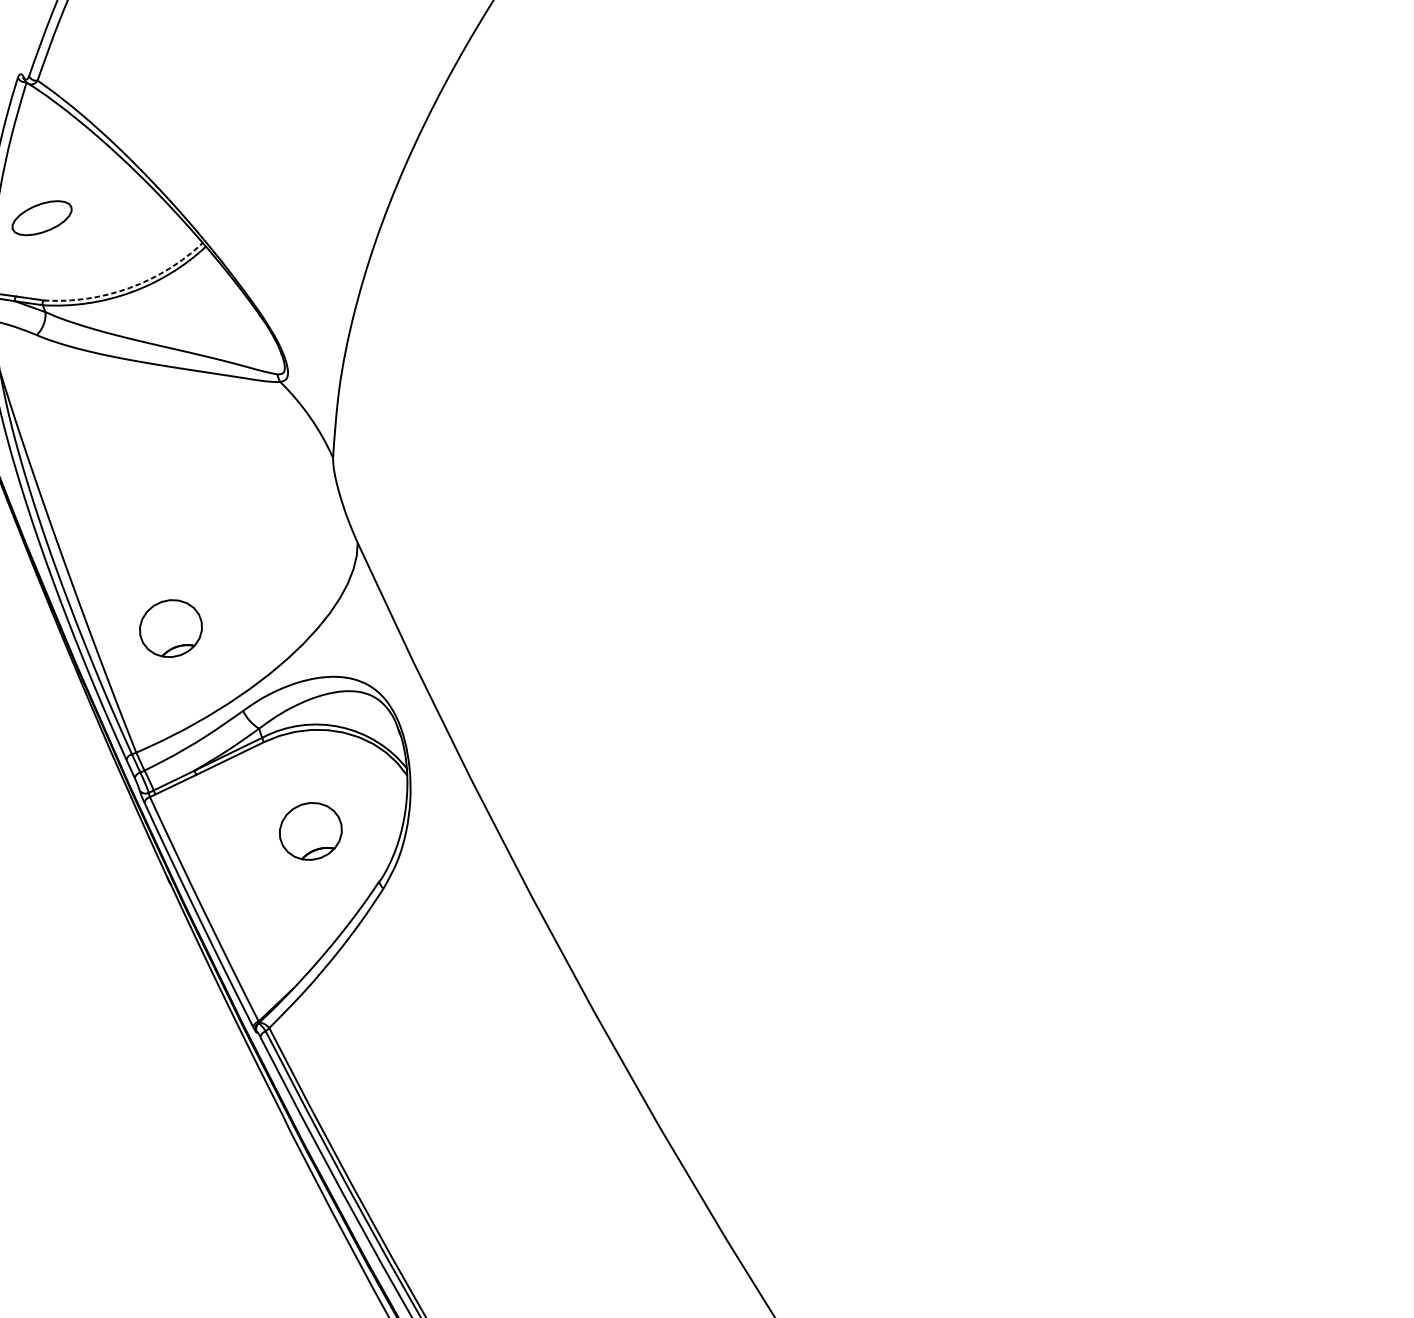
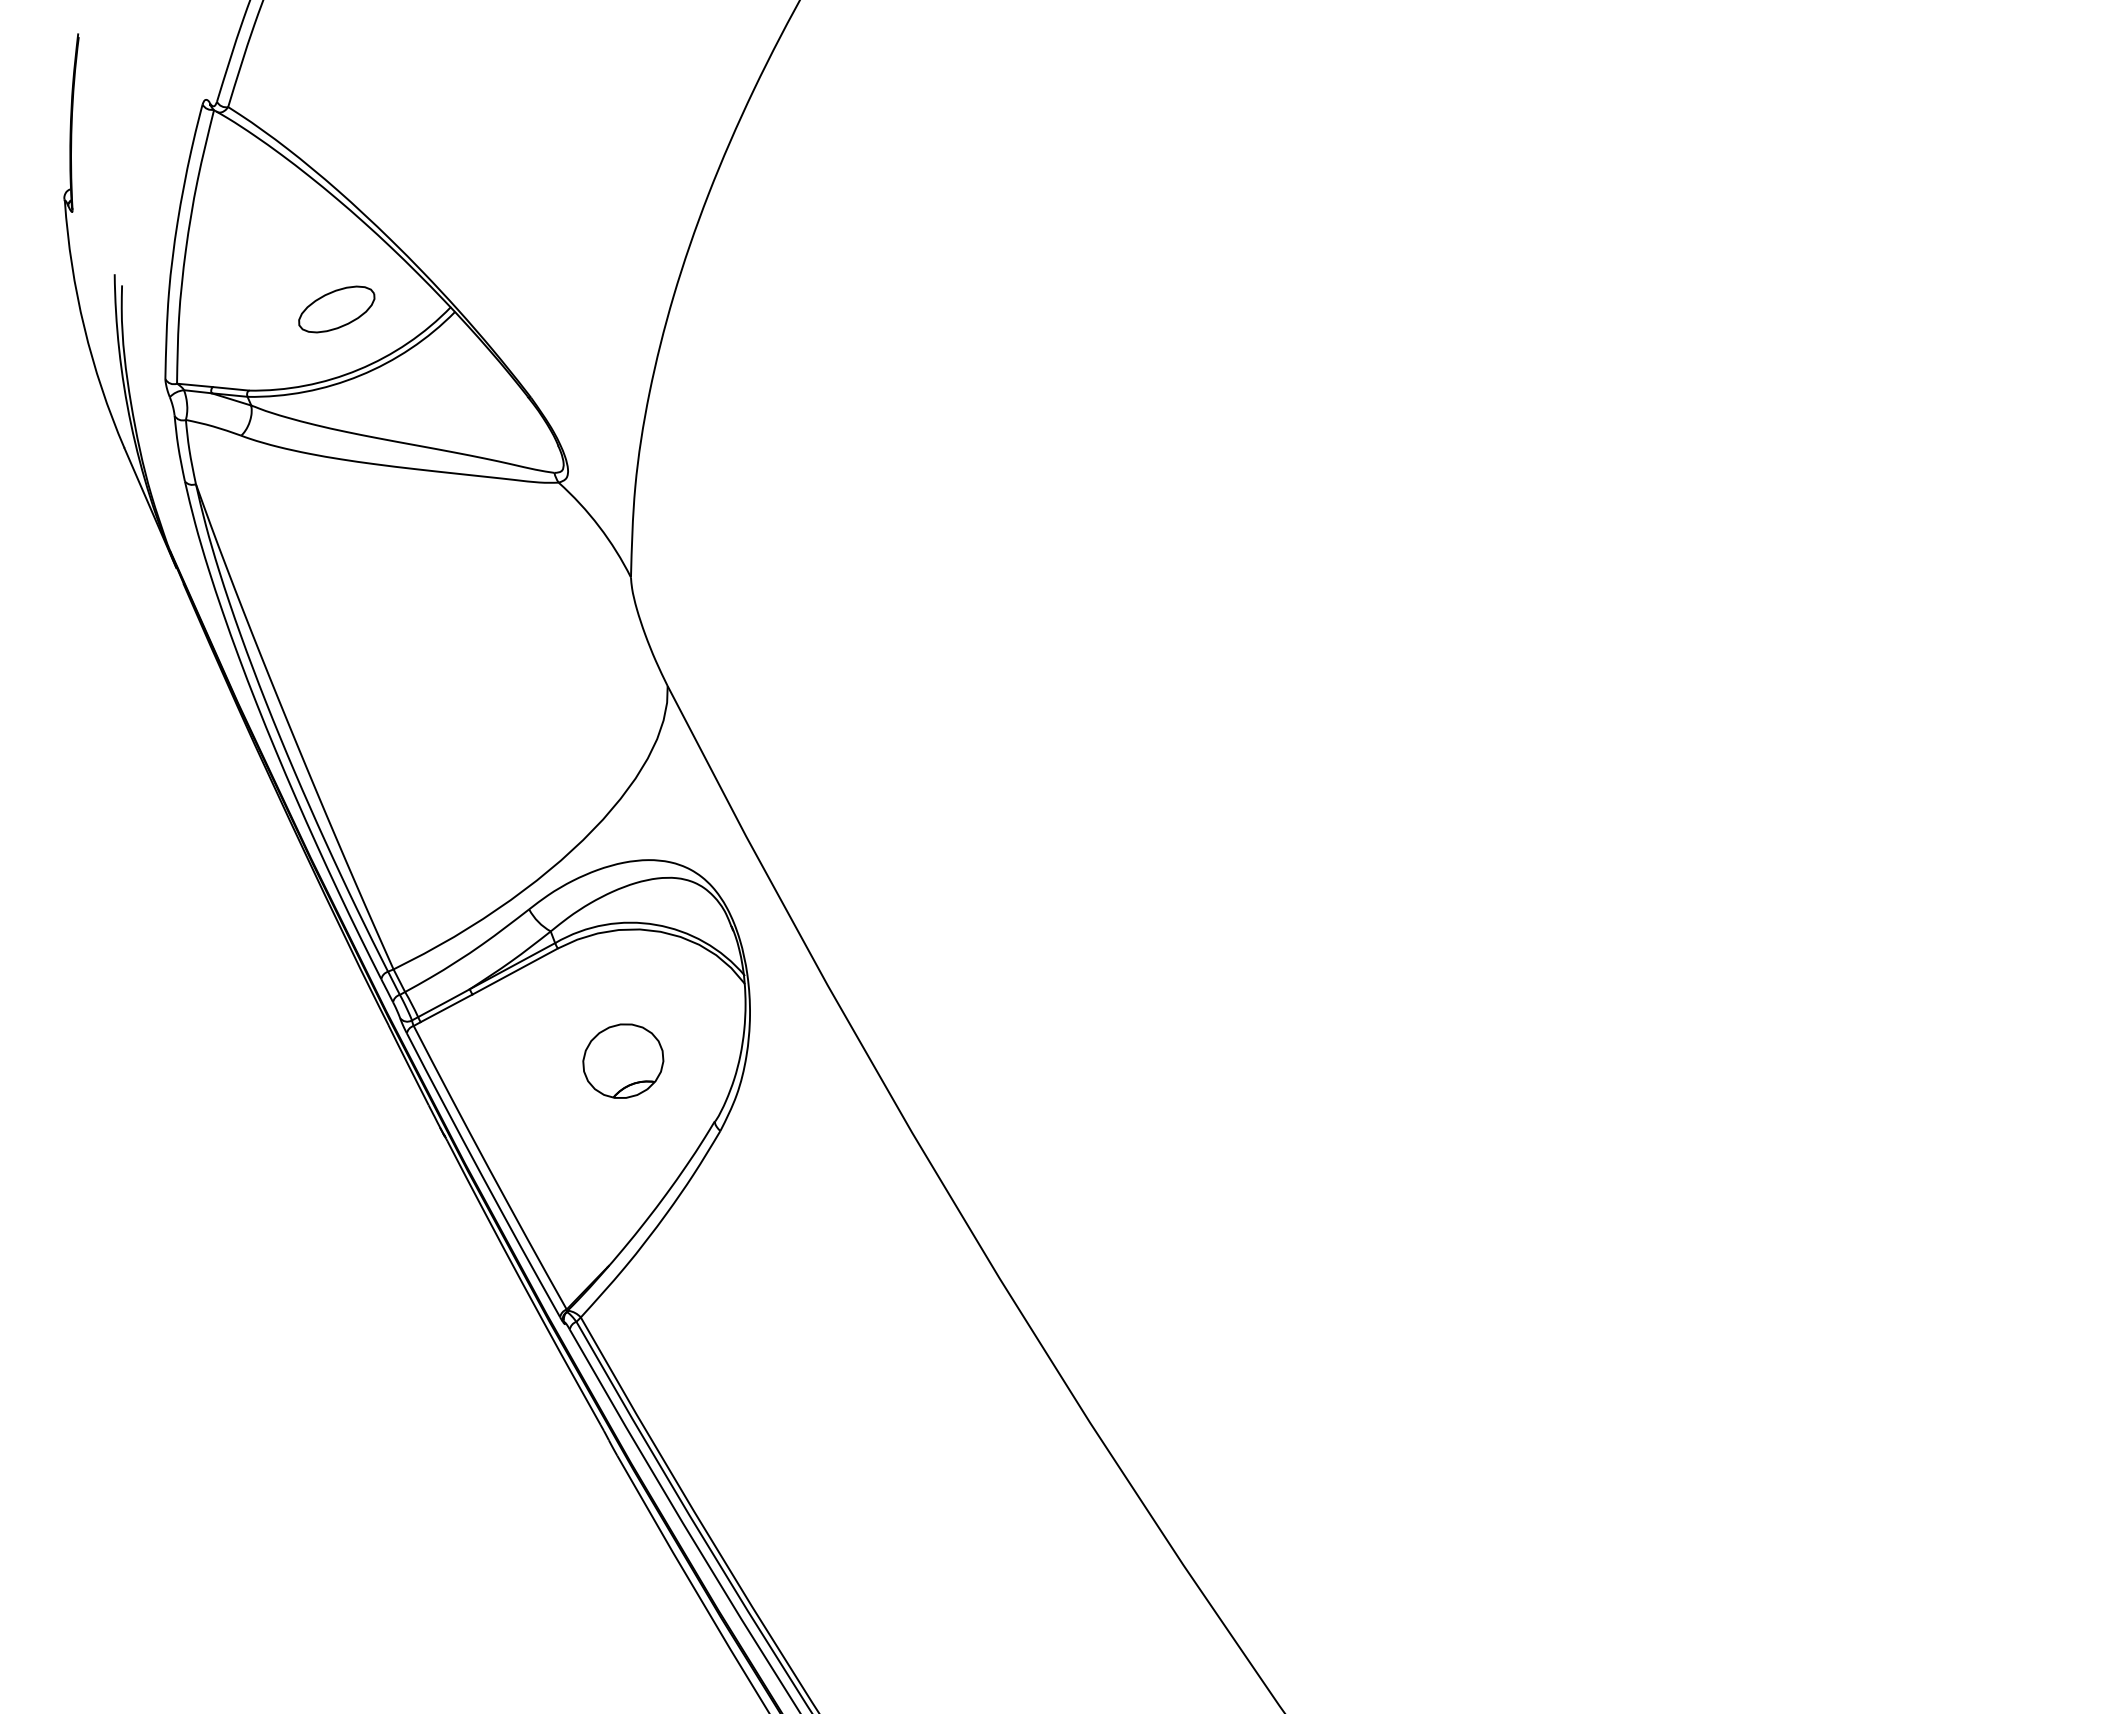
part: (41, 218) -> (336, 309), moved
arc: (129, 287) -> (358, 369), dashed -> solid
part: (171, 628) -> (431, 806), removed

